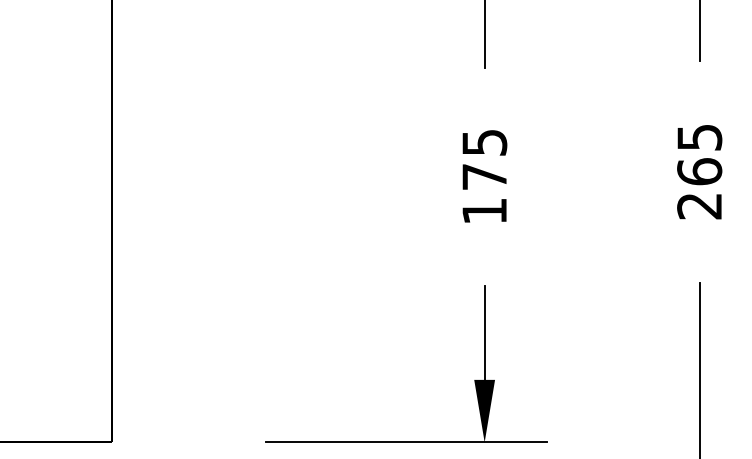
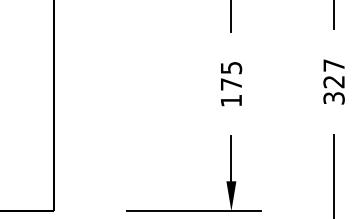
text: (698, 170) -> (333, 81), 265 -> 327

